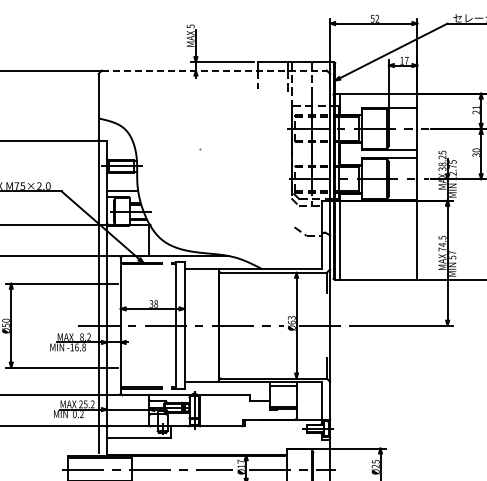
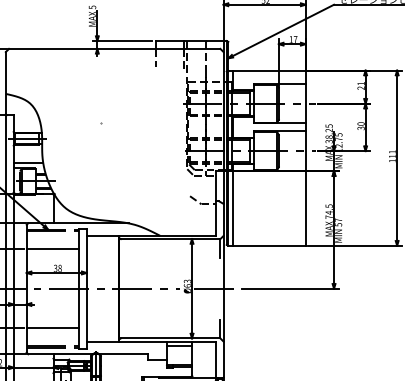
line: (214, 70) -> (114, 48), dashed -> solid
line: (148, 283) -> (52, 249), added
line: (148, 367) -> (52, 328), added

